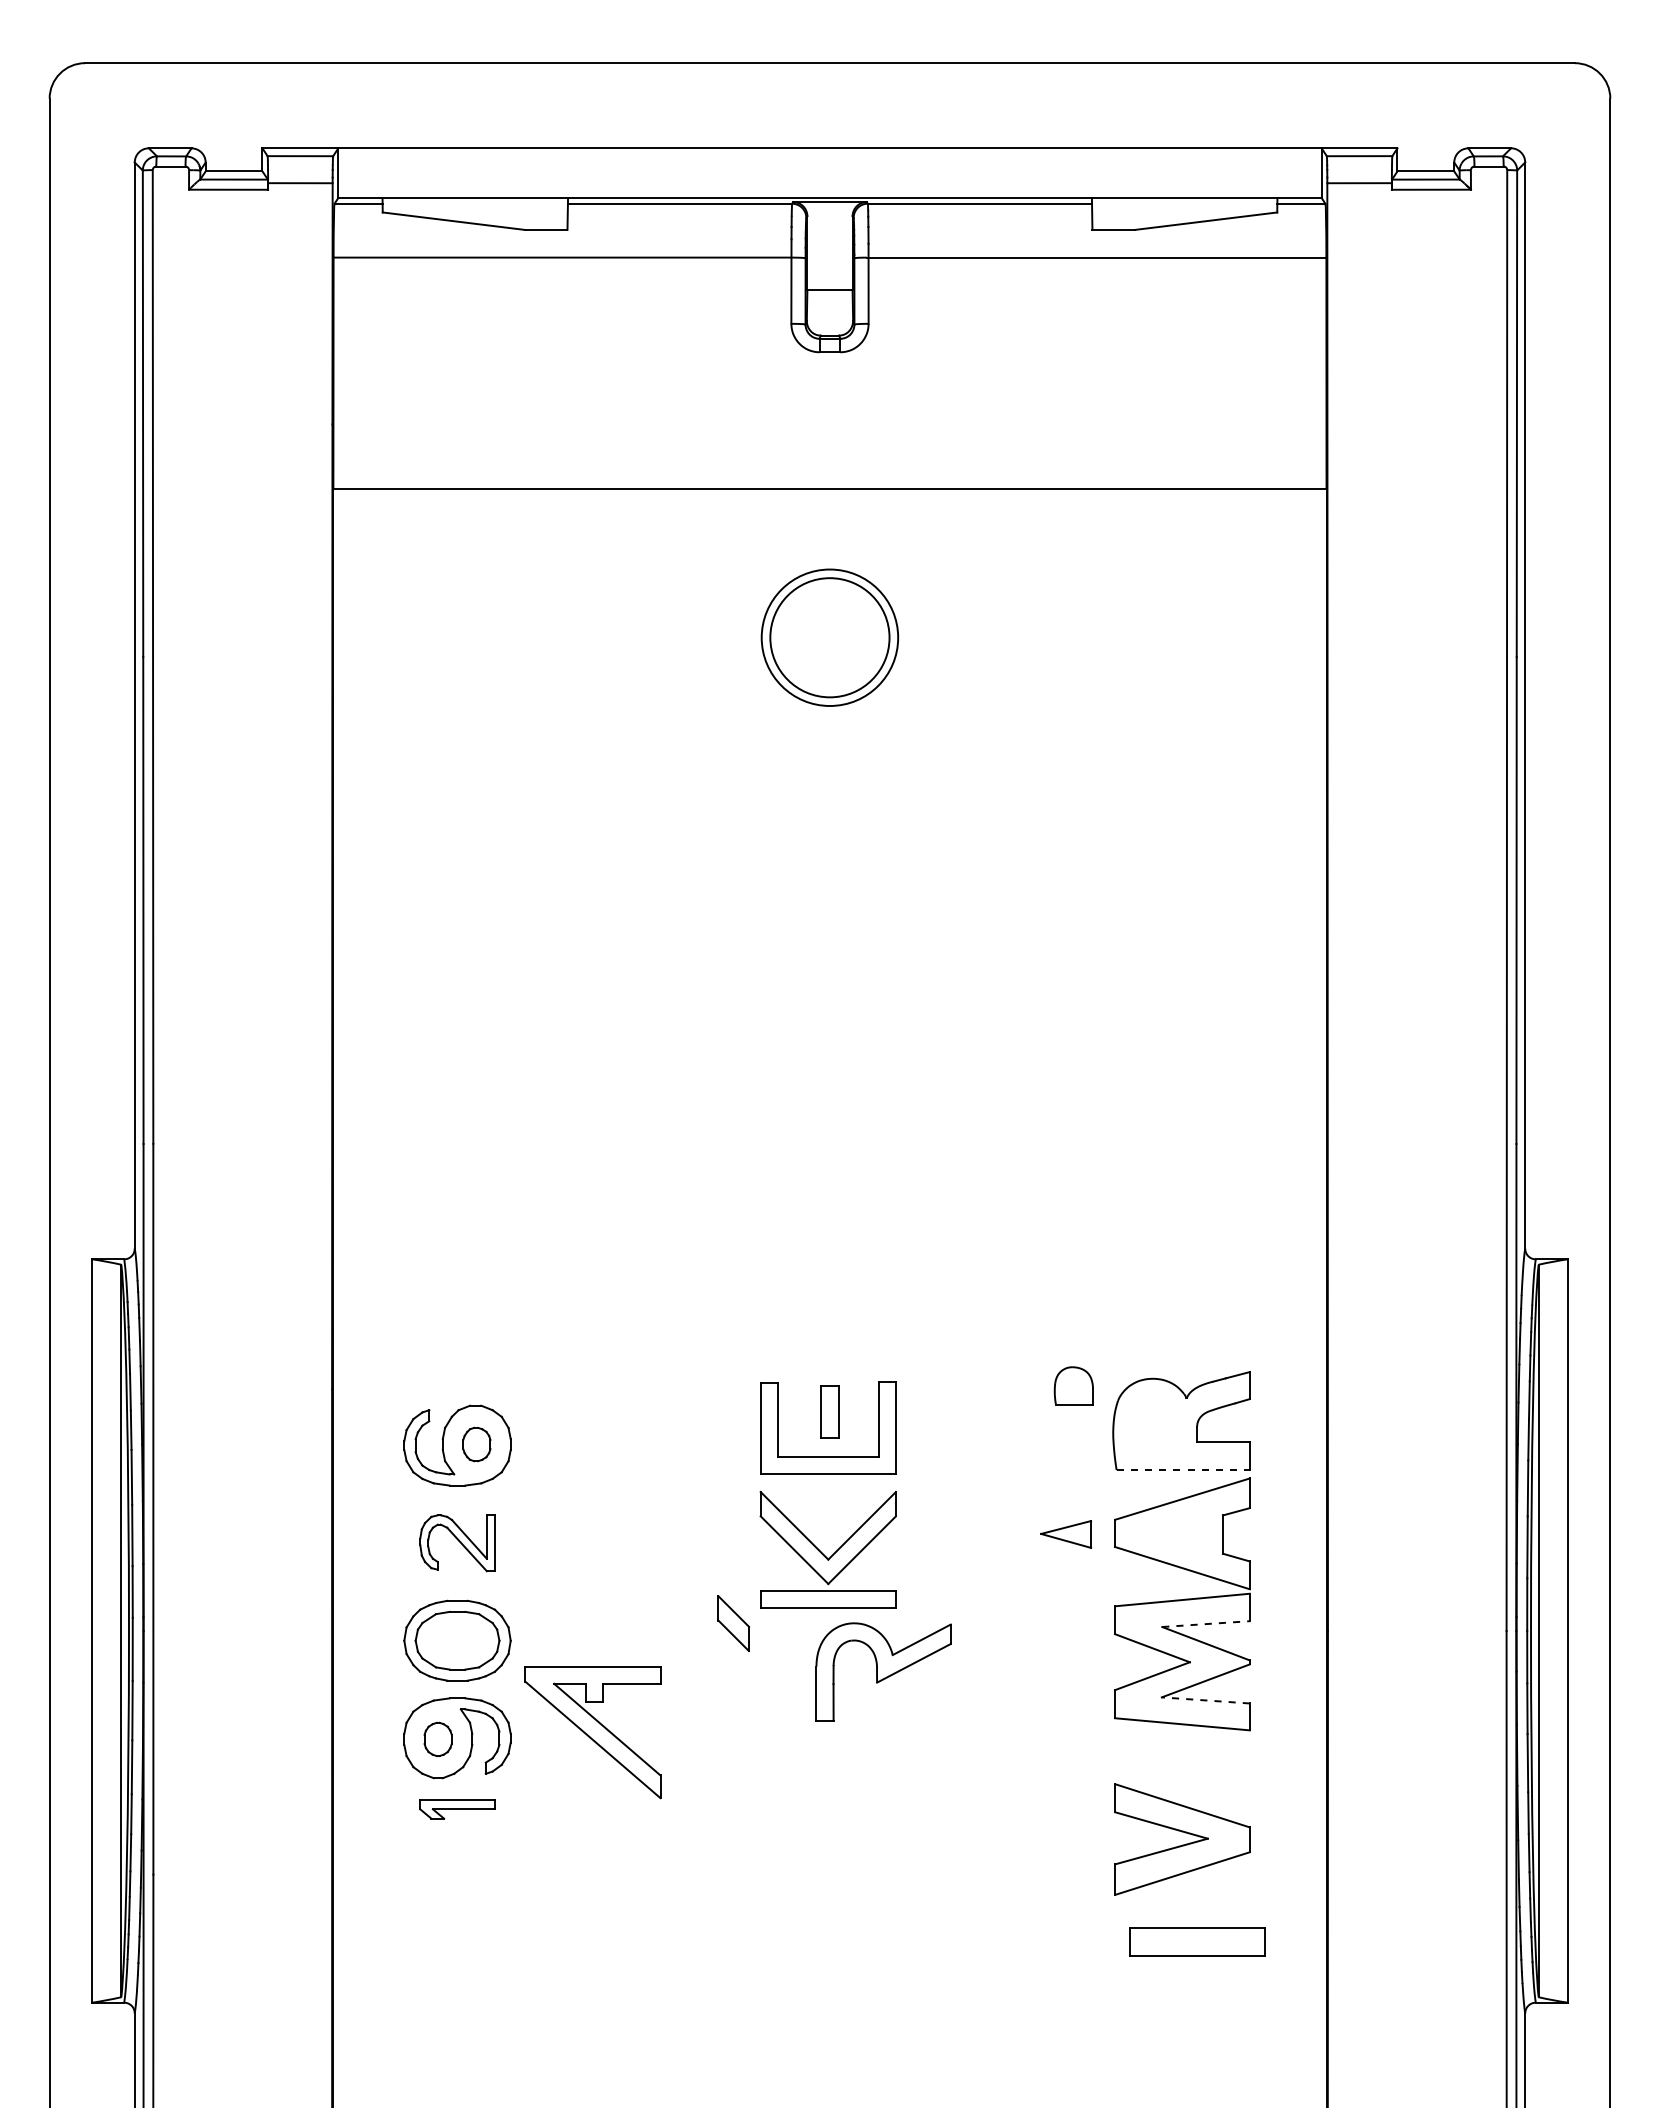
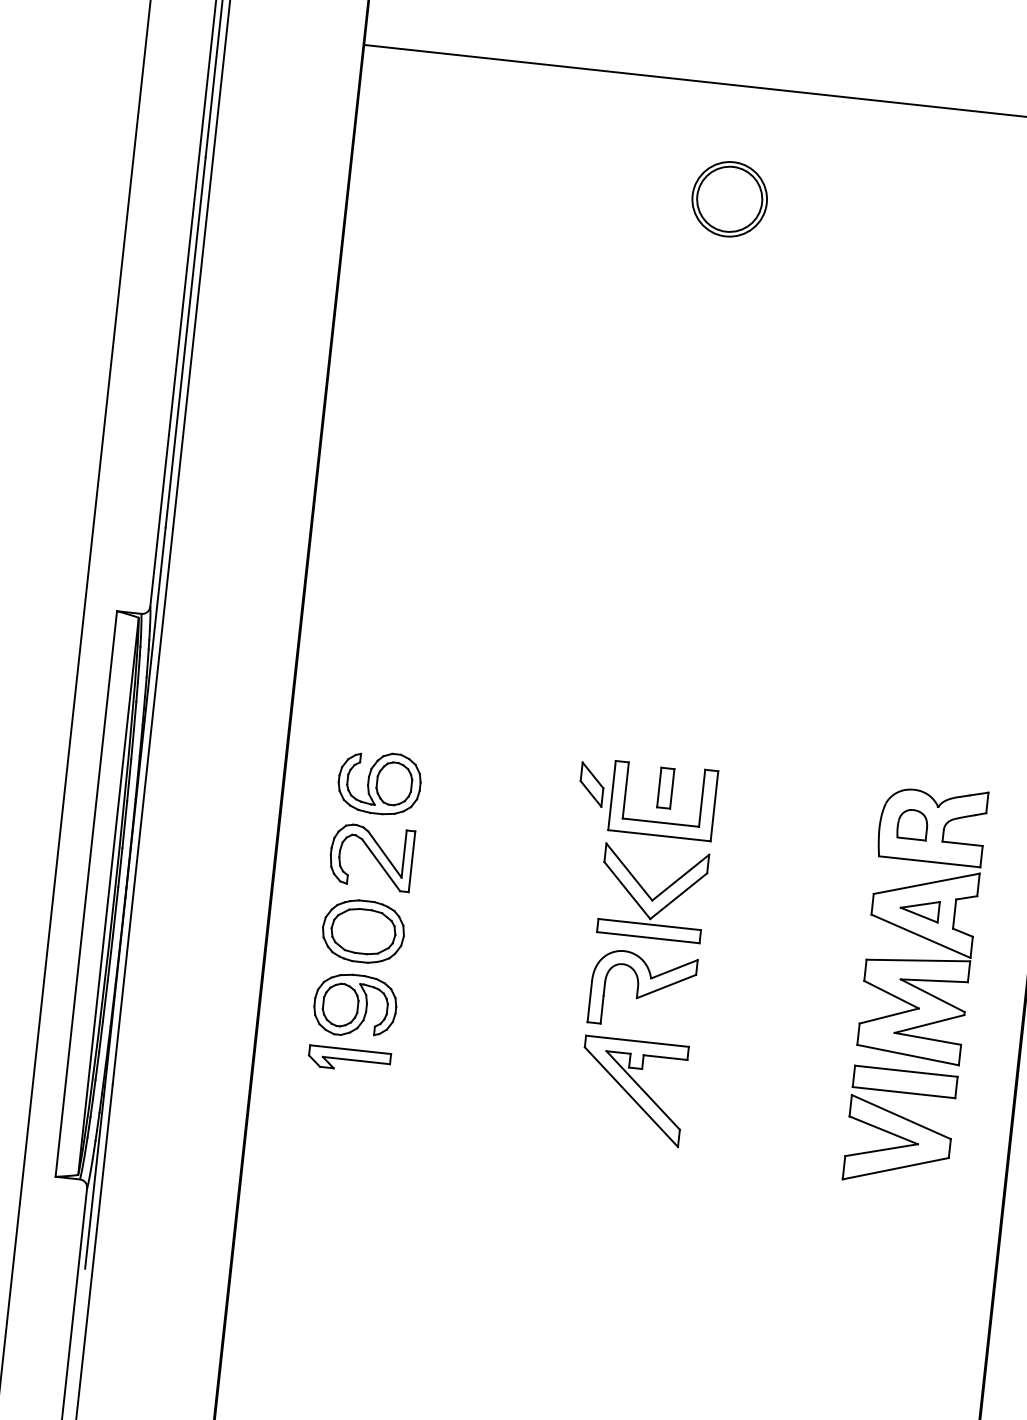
part: (829, 637) -> (729, 199), size x0.71
part: (1073, 1385) -> (912, 824), moved
part: (476, 1444) -> (394, 783), size x1.67
line: (1183, 1470) -> (929, 862), dashed -> solid
part: (1066, 1534) -> (920, 910), moved
part: (457, 1543) -> (371, 857), size x1.43
part: (733, 1623) -> (591, 784), moved
line: (1206, 1624) -> (934, 981), dashed -> solid
part: (883, 1671) -> (642, 990), moved
line: (1205, 1700) -> (927, 1038), dashed -> solid
part: (592, 1732) -> (631, 1091), moved
part: (437, 1739) -> (340, 1005), size x1.67
part: (457, 1809) -> (349, 1059), size x1.43
part: (1197, 1941) -> (905, 1081), moved

